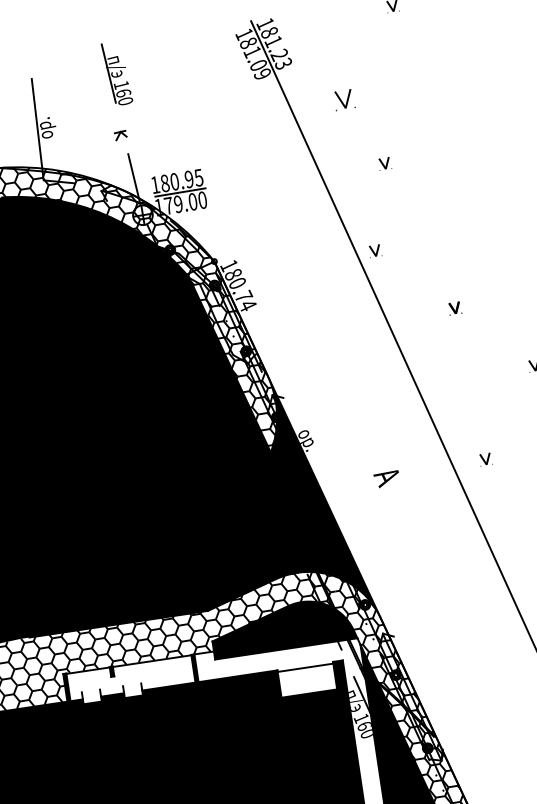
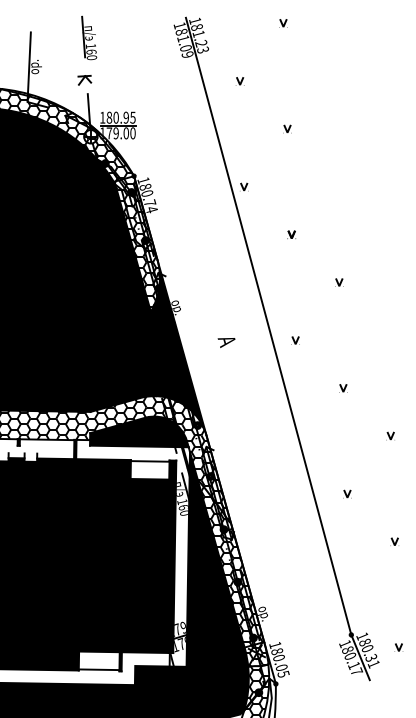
part: (343, 100) -> (239, 81), size x0.62
part: (120, 135) -> (84, 80), size x1.67
part: (384, 162) -> (287, 128), moved

